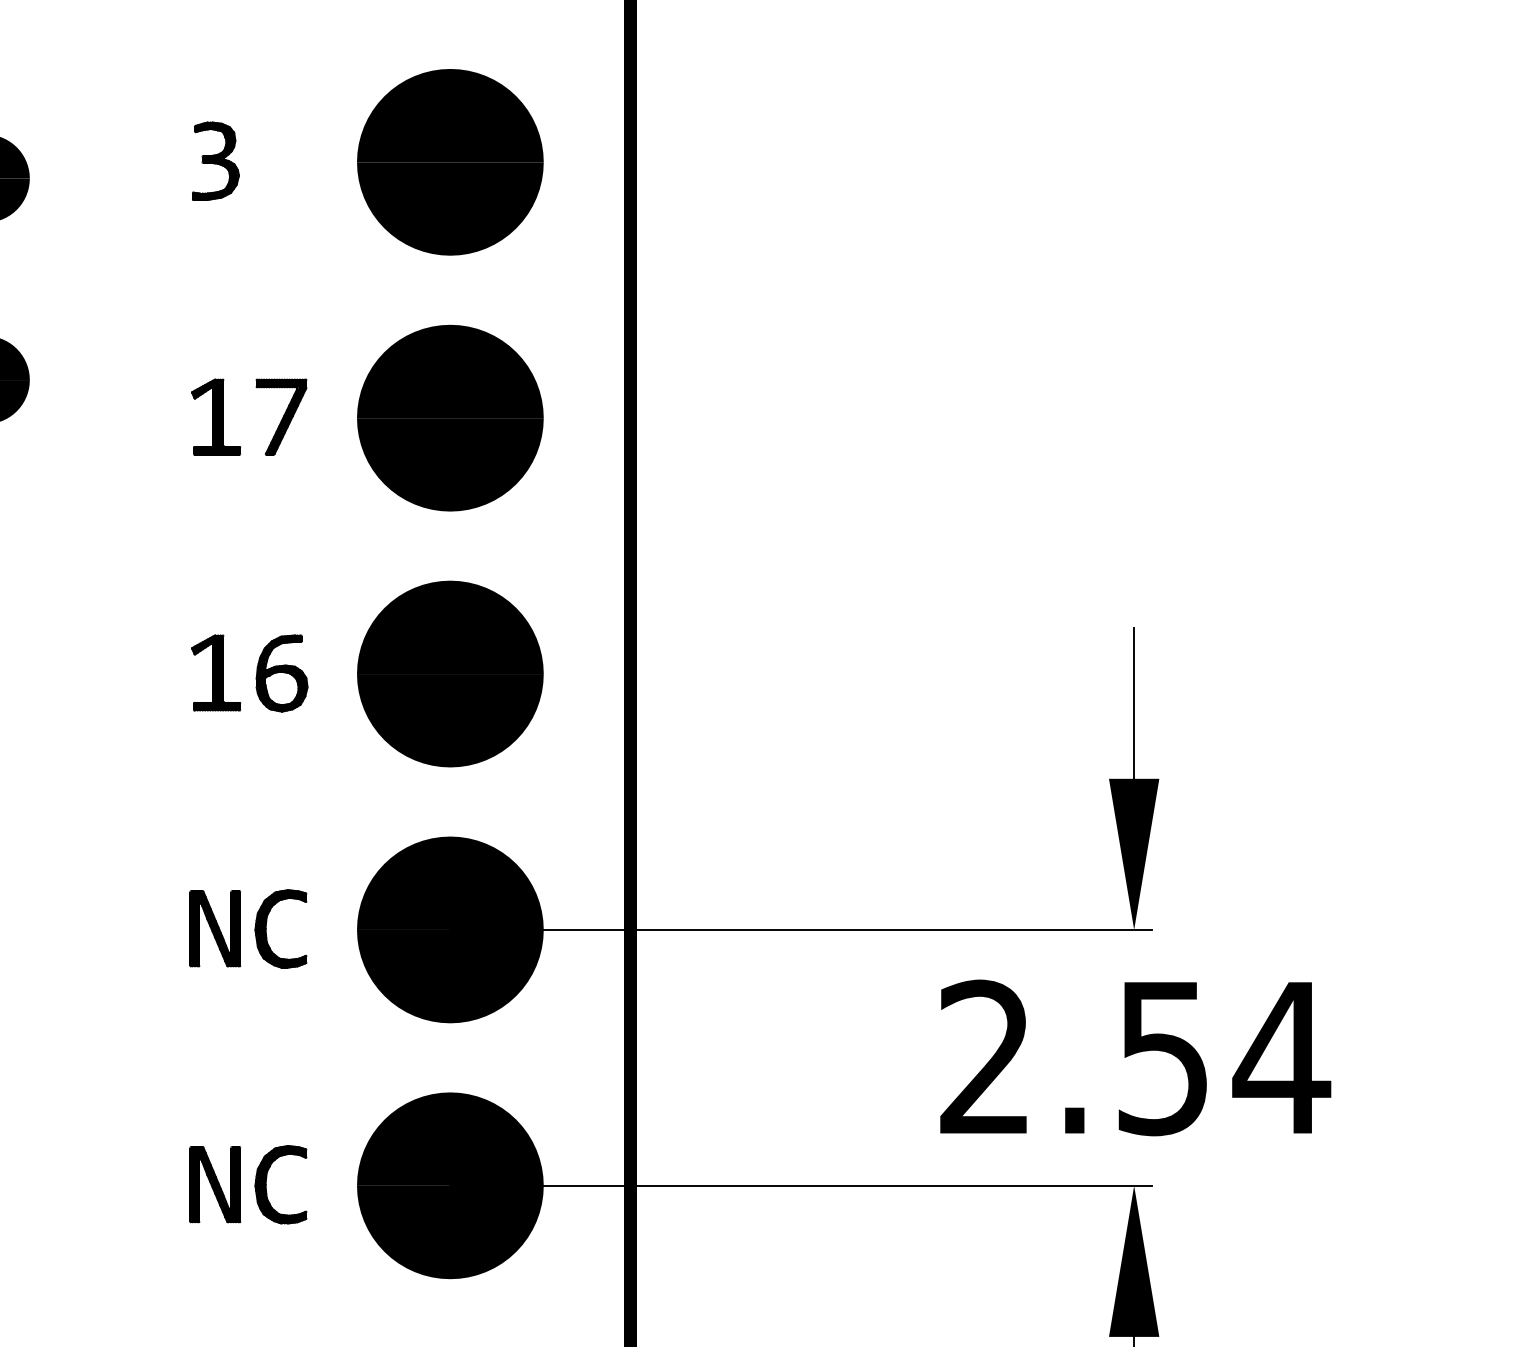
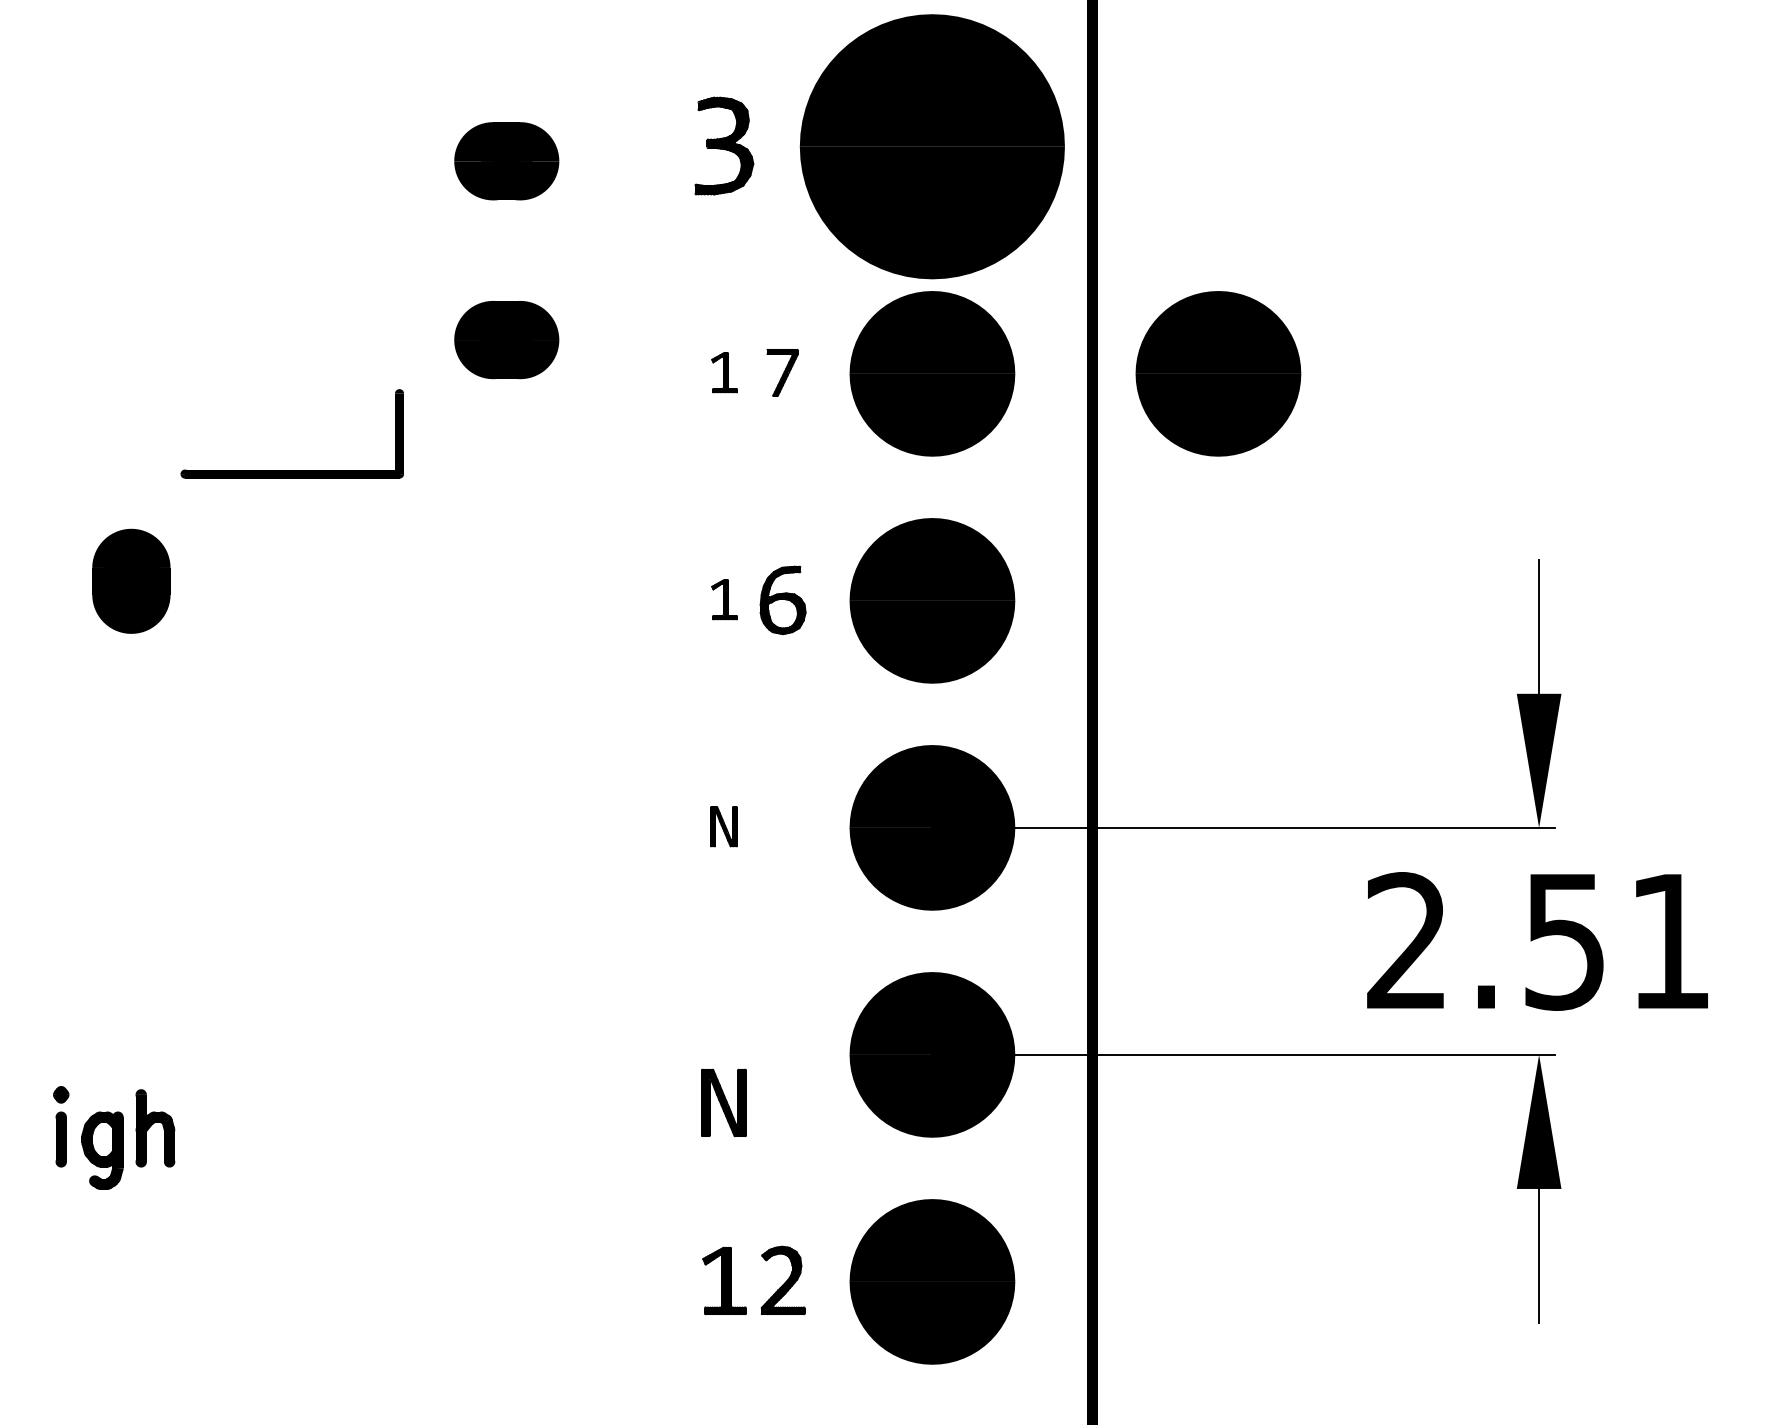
part: (216, 160) -> (724, 145), size x1.4
part: (450, 161) -> (932, 146), size x1.6
part: (216, 416) -> (724, 372), size x0.6
part: (281, 416) -> (782, 372), size x0.7
part: (772, 417) -> (1218, 373), added
part: (216, 672) -> (724, 599), size x0.6
part: (214, 928) -> (723, 826), size x0.6
part: (266, 928) -> (769, 826), removed
text: (1281, 1057) -> (1669, 941), 2.54 -> 2.51
part: (214, 1184) -> (723, 1102), moved
part: (266, 1184) -> (769, 1053), removed

